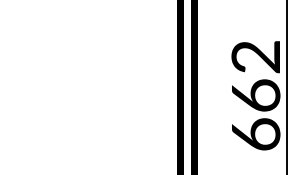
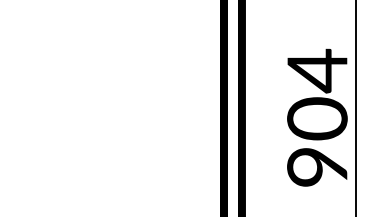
text: (255, 94) -> (316, 117), 662 -> 904

